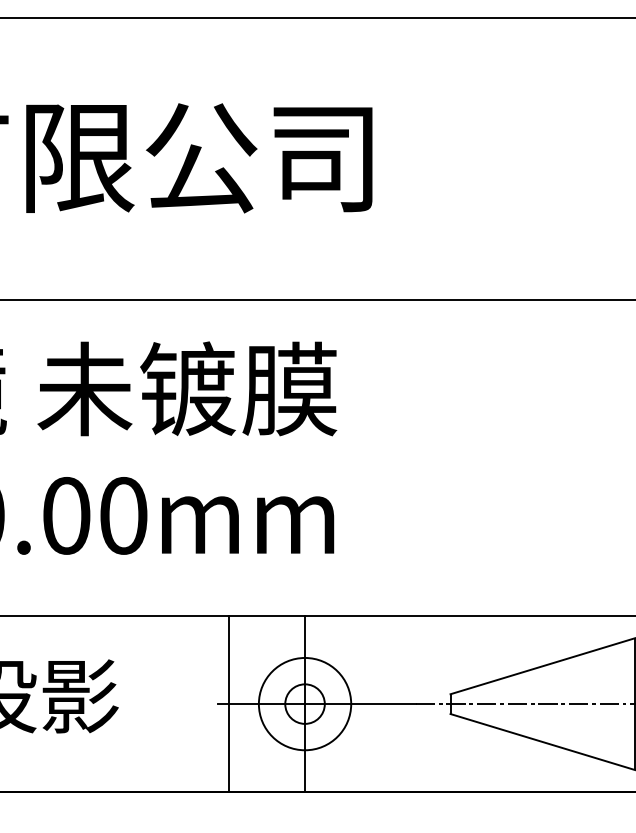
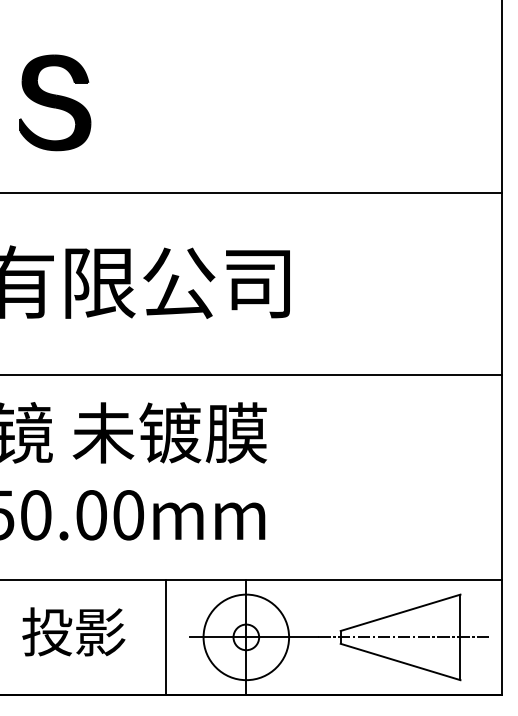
line: (229, 704) -> (166, 637), moved
circle: (305, 704) -> (246, 637), size x1.43

